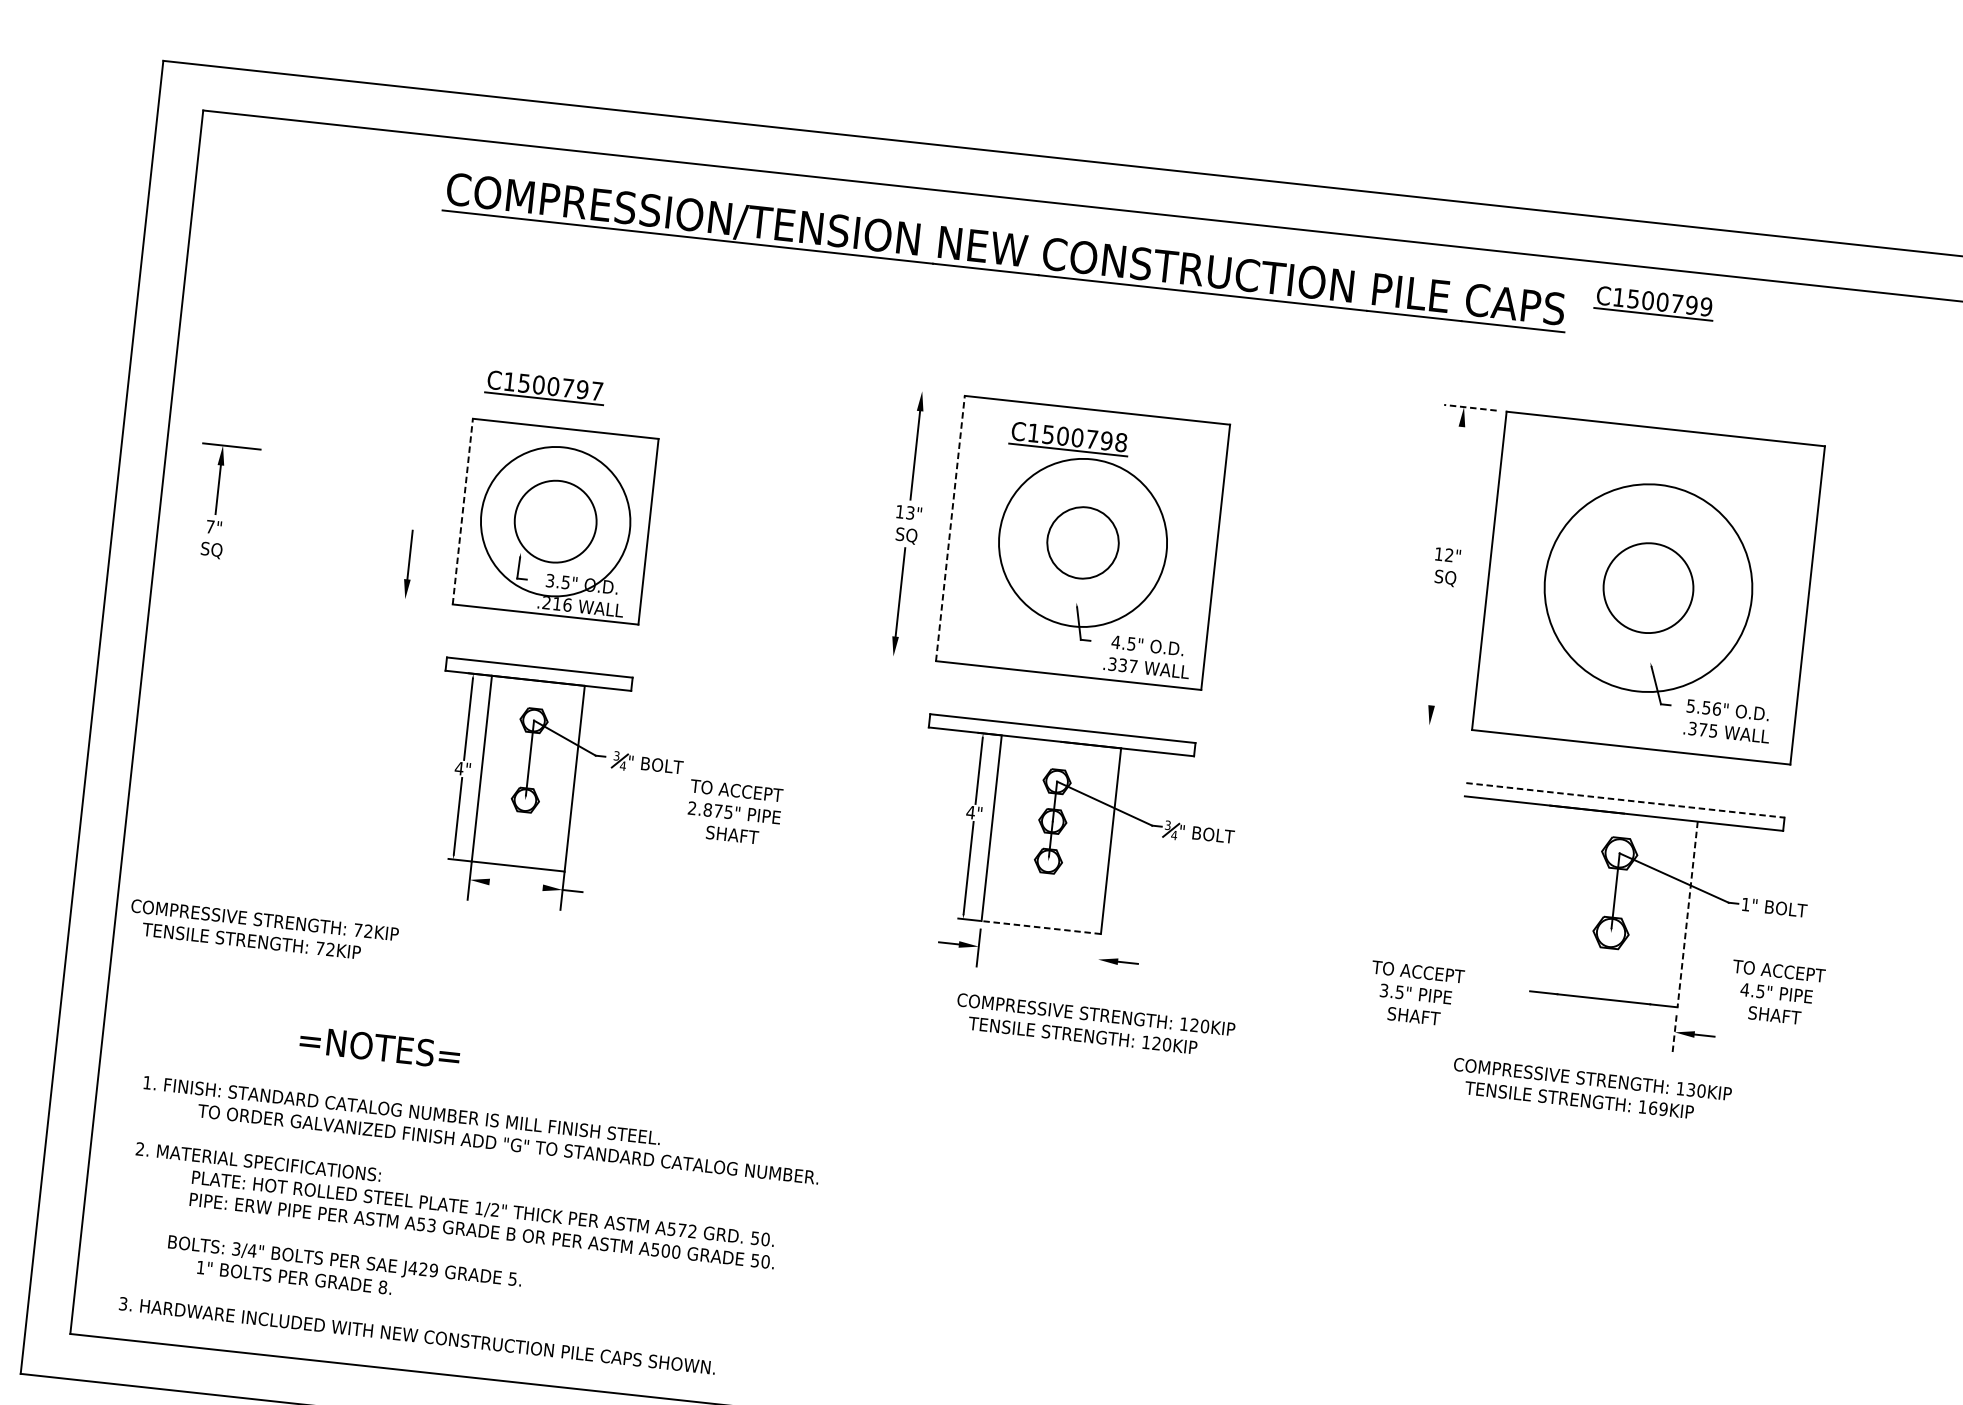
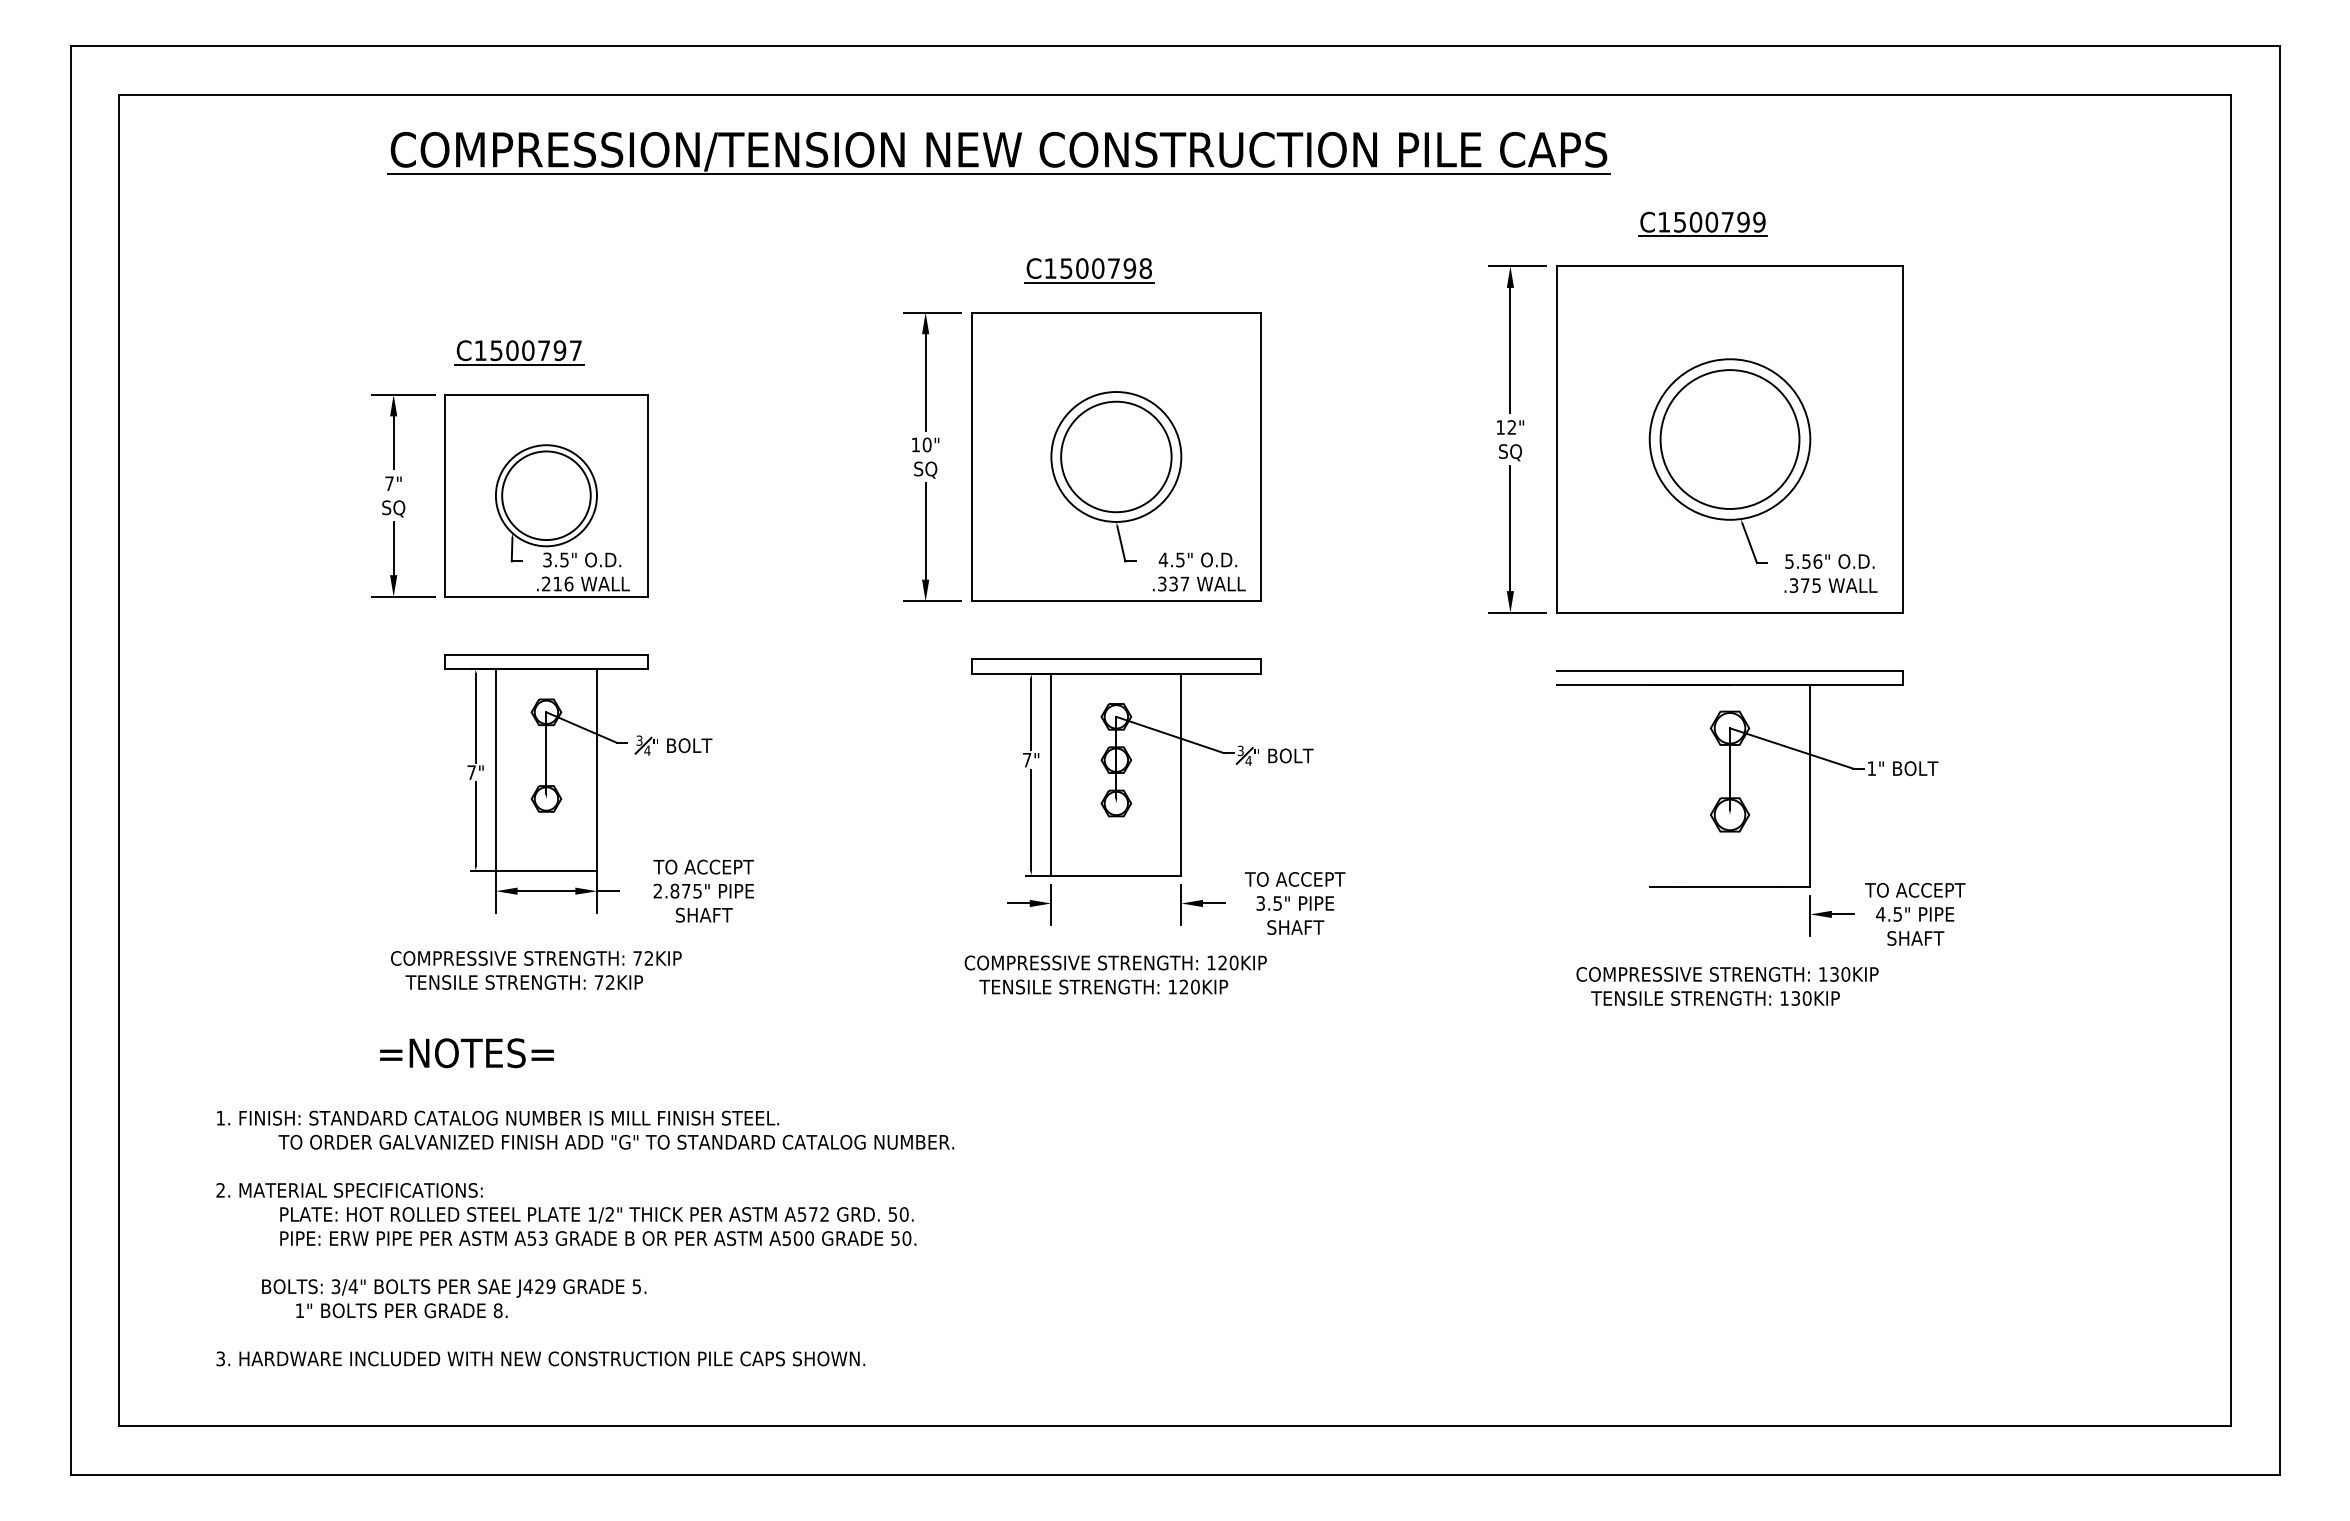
part: (1653, 302) -> (1702, 223), moved
line: (928, 391) -> (932, 312), added
line: (1470, 407) -> (1517, 266), dashed -> solid
part: (1069, 438) -> (1089, 270), moved
line: (1455, 484) -> (1510, 350), added
part: (217, 501) -> (394, 455), moved
line: (462, 511) -> (445, 495), dashed -> solid
text: (909, 512) -> (926, 444), 13" -> 10"
circle: (555, 521) -> (546, 495), size x0.62
line: (950, 528) -> (971, 456), dashed -> solid
circle: (1083, 542) -> (1116, 456), size x0.71
circle: (1083, 542) -> (1116, 456), size x1.43
circle: (1648, 588) -> (1729, 439), size x0.71
circle: (1648, 588) -> (1729, 439), size x1.43
line: (414, 599) -> (403, 596), added
line: (1437, 647) -> (1510, 528), added
line: (899, 657) -> (932, 601), added
line: (1435, 725) -> (1516, 612), added
text: (459, 768) -> (471, 772), 4" -> 7"
line: (1625, 800) -> (1730, 670), dashed -> solid
text: (734, 812) -> (703, 890), moved
text: (970, 812) -> (1026, 760), 4" -> 7"
line: (516, 885) -> (546, 891), added
line: (1687, 914) -> (1810, 786), dashed -> solid
line: (1041, 927) -> (1116, 875), dashed -> solid
text: (263, 931) -> (536, 970), moved
line: (1098, 960) -> (1181, 904), added
text: (1776, 993) -> (1915, 914), moved
text: (1416, 994) -> (1295, 903), moved
text: (1094, 1025) -> (1115, 974), moved
line: (1674, 1034) -> (1810, 916), dashed -> solid
text: (1658, 1108) -> (1801, 998), 169KIP -> 130KIP
text: (474, 1196) -> (585, 1202), moved

